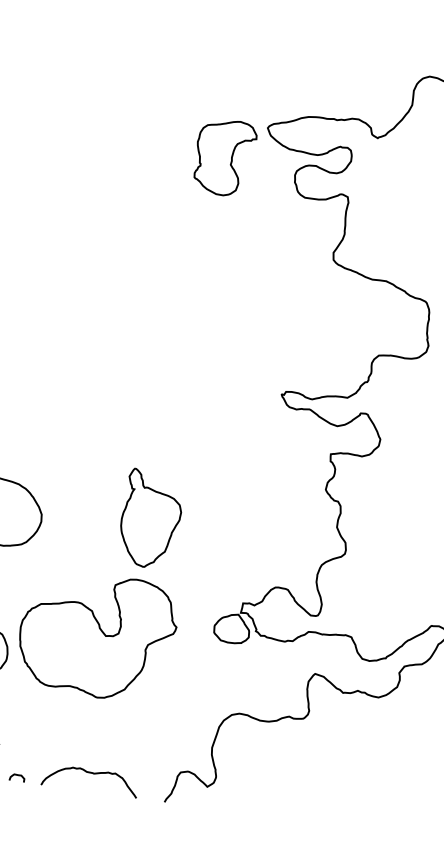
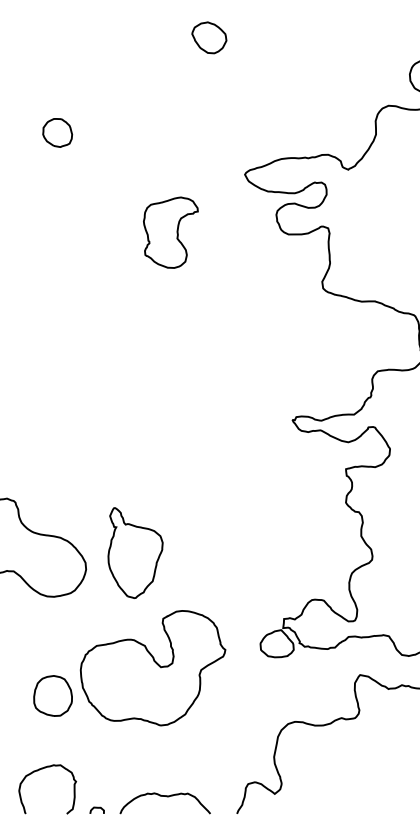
part: (75, 55) -> (57, 132), added
part: (224, 157) -> (170, 232), moved
part: (150, 518) -> (135, 552), moved

